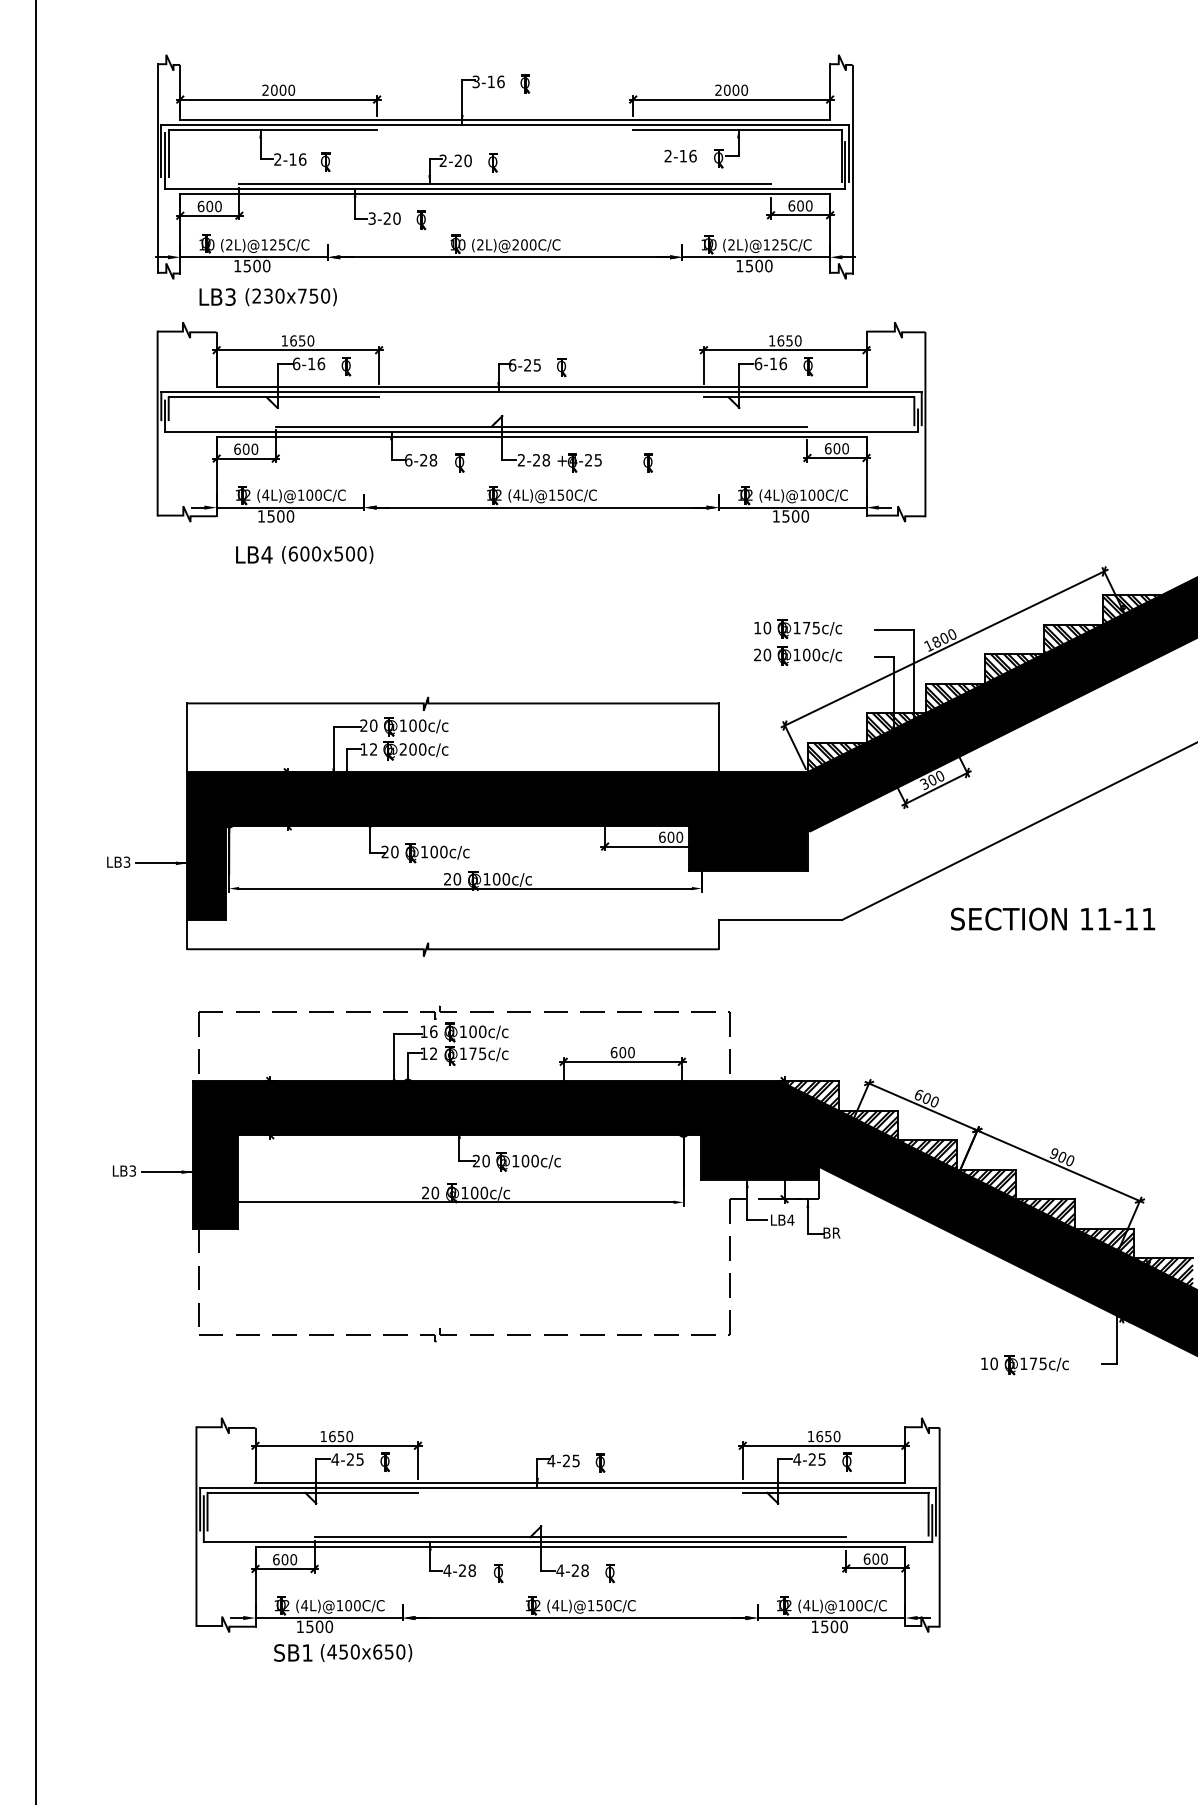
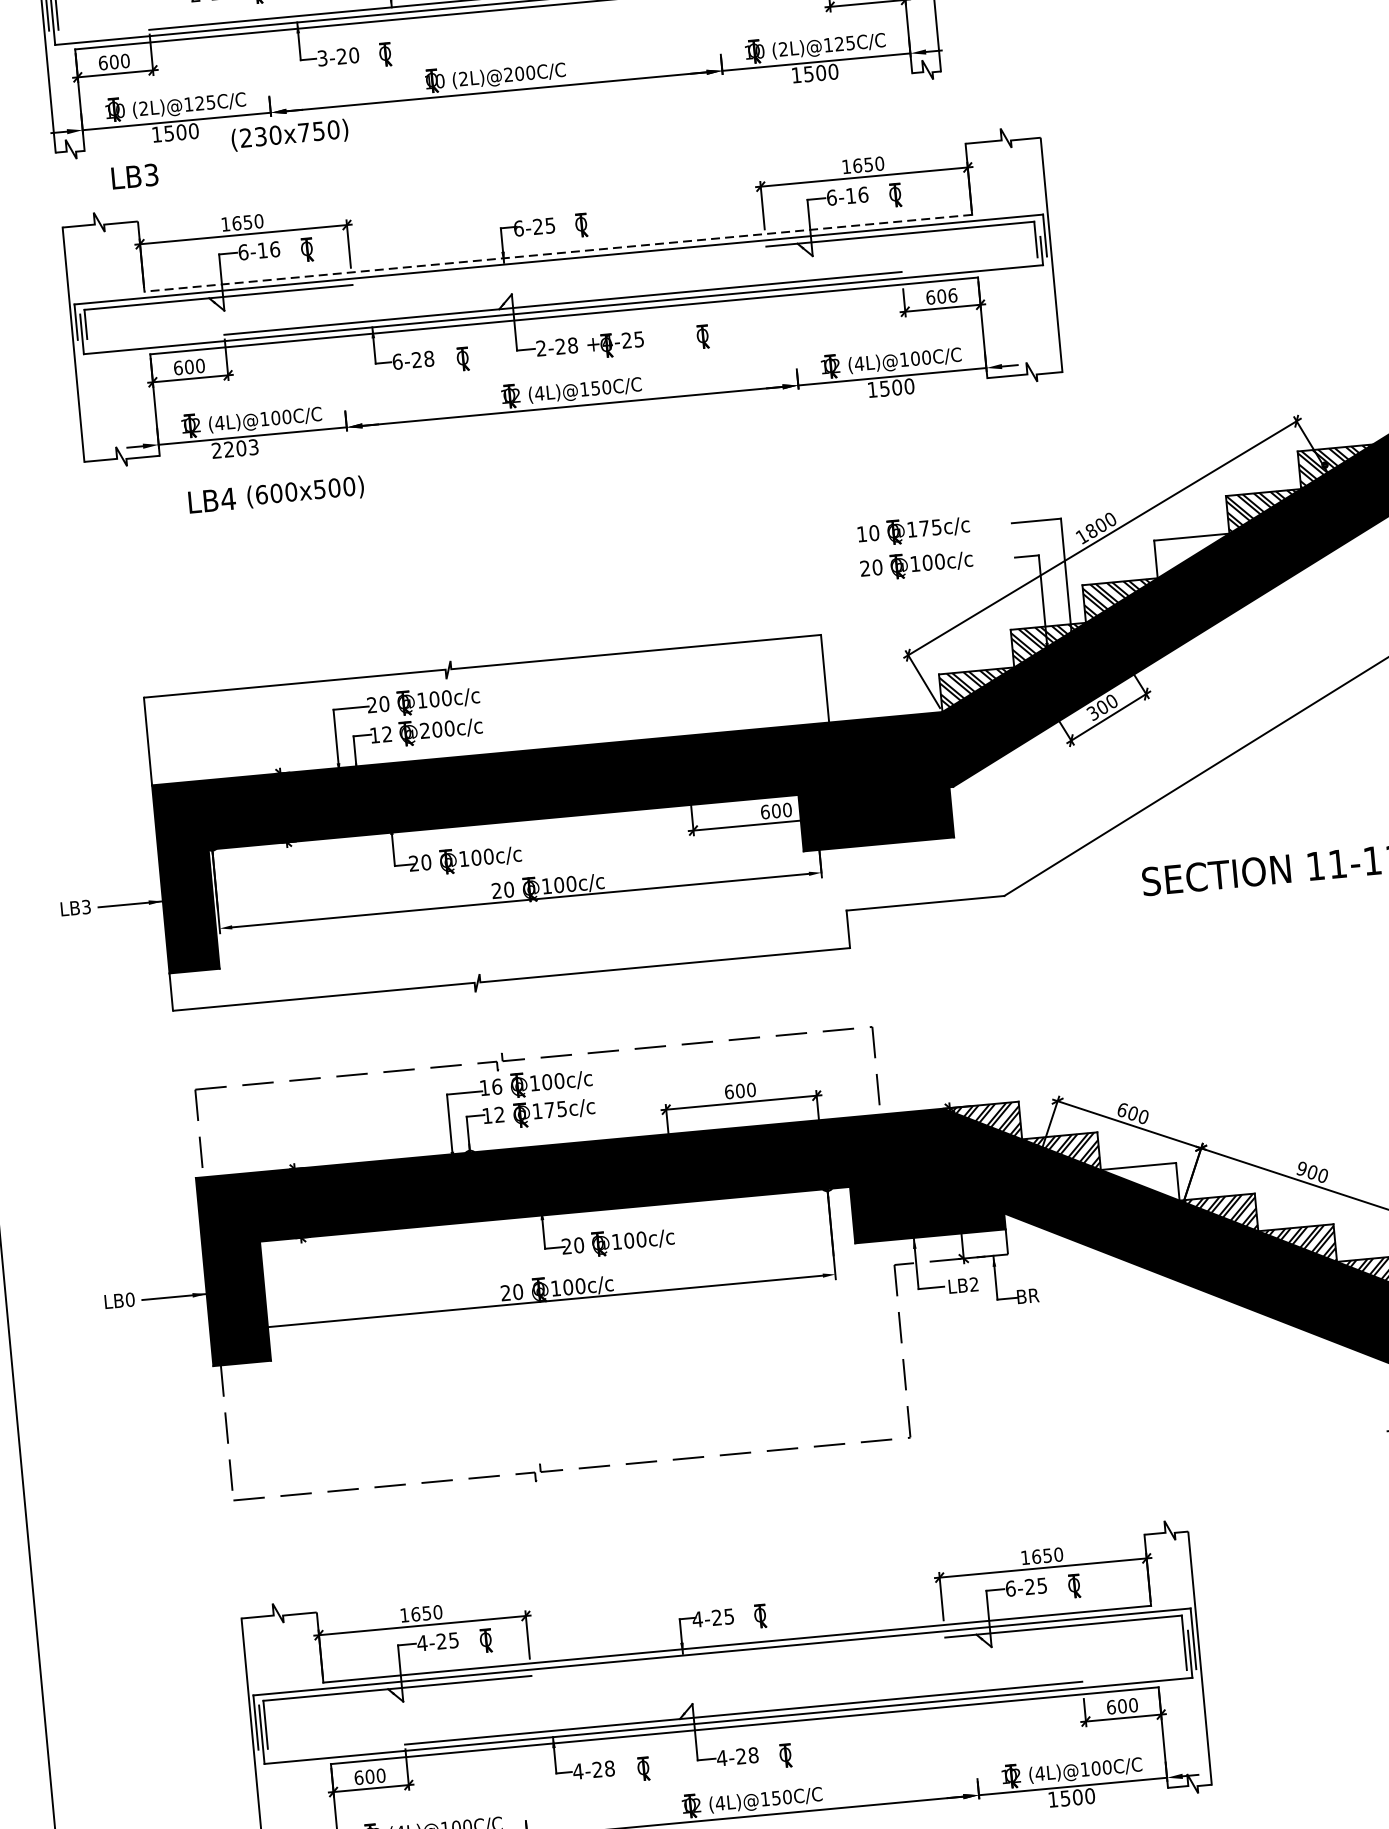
text: (290, 297) -> (289, 135), moved
line: (541, 387) -> (558, 253), solid -> dashed
text: (845, 448) -> (952, 295), 600 -> 606
text: (275, 516) -> (234, 449), 1500 -> 2203
hatch: (1013, 668) -> (1192, 555), removed
hatch: (927, 1154) -> (1140, 1184), removed
text: (132, 1170) -> (129, 1299), LB3 -> LB0
text: (790, 1219) -> (973, 1283), LB4 -> LB2
part: (1024, 1365) -> (1288, 1442), removed
text: (797, 1459) -> (1010, 1588), 4-25 -> 6-25

